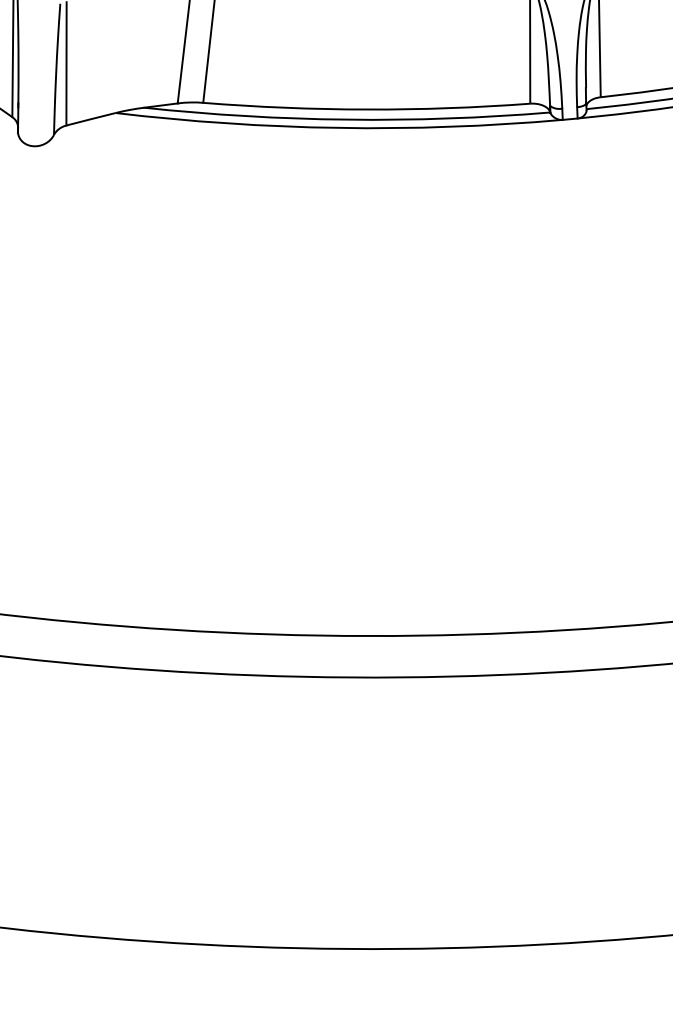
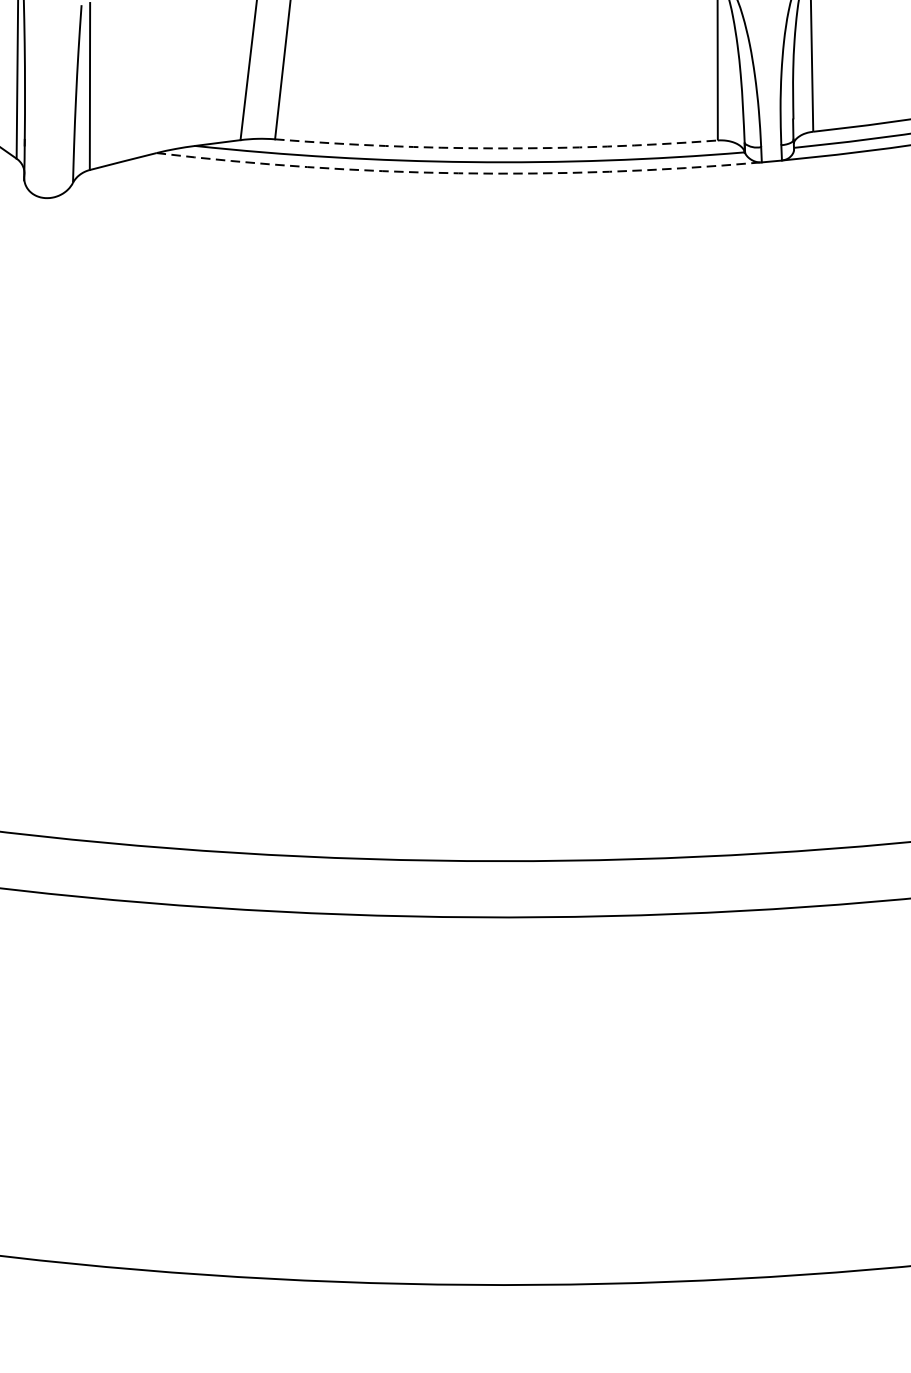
arc: (366, 109) -> (496, 148), solid -> dashed
arc: (338, 127) -> (458, 172), solid -> dashed

